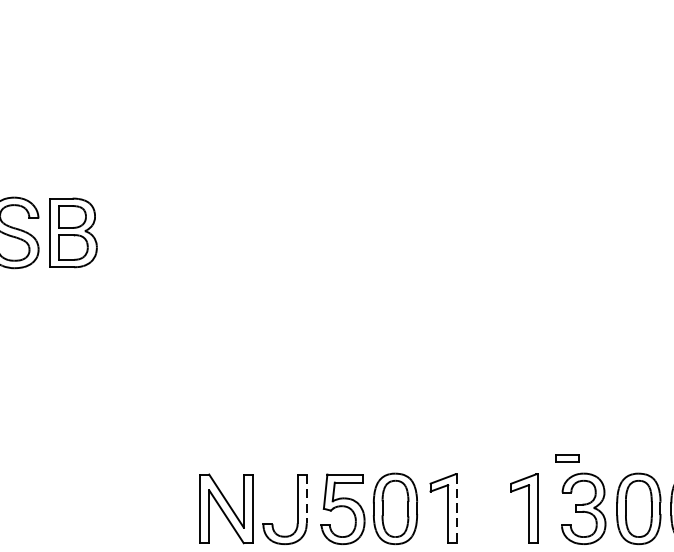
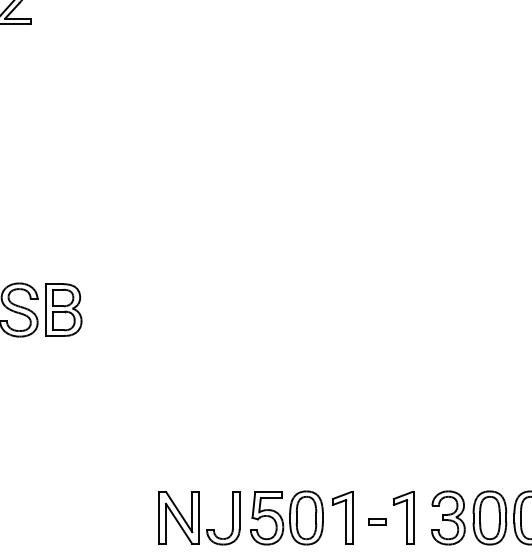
part: (566, 457) -> (377, 521), moved
line: (306, 498) -> (239, 510), dashed -> solid
line: (456, 508) -> (352, 517), dashed -> solid

